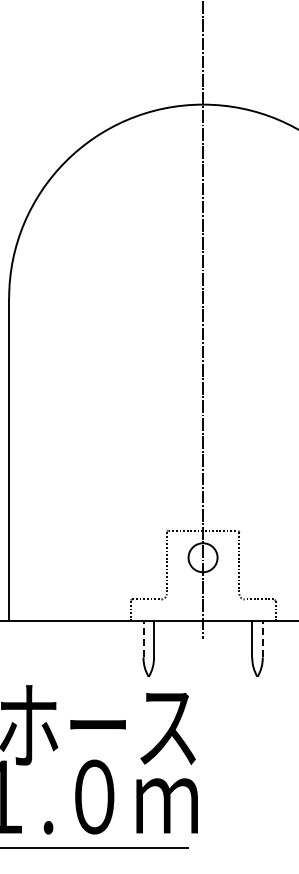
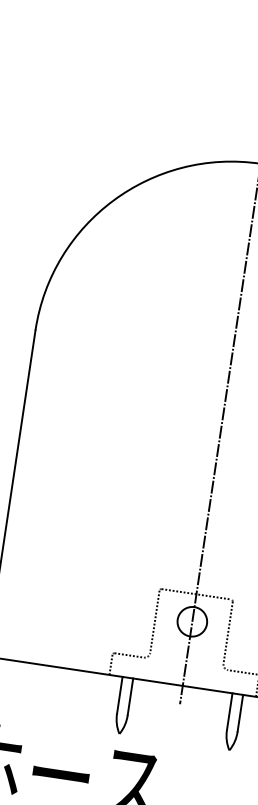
line: (143, 638) -> (119, 694), dashed -> solid
line: (262, 638) -> (240, 712), dashed -> solid

